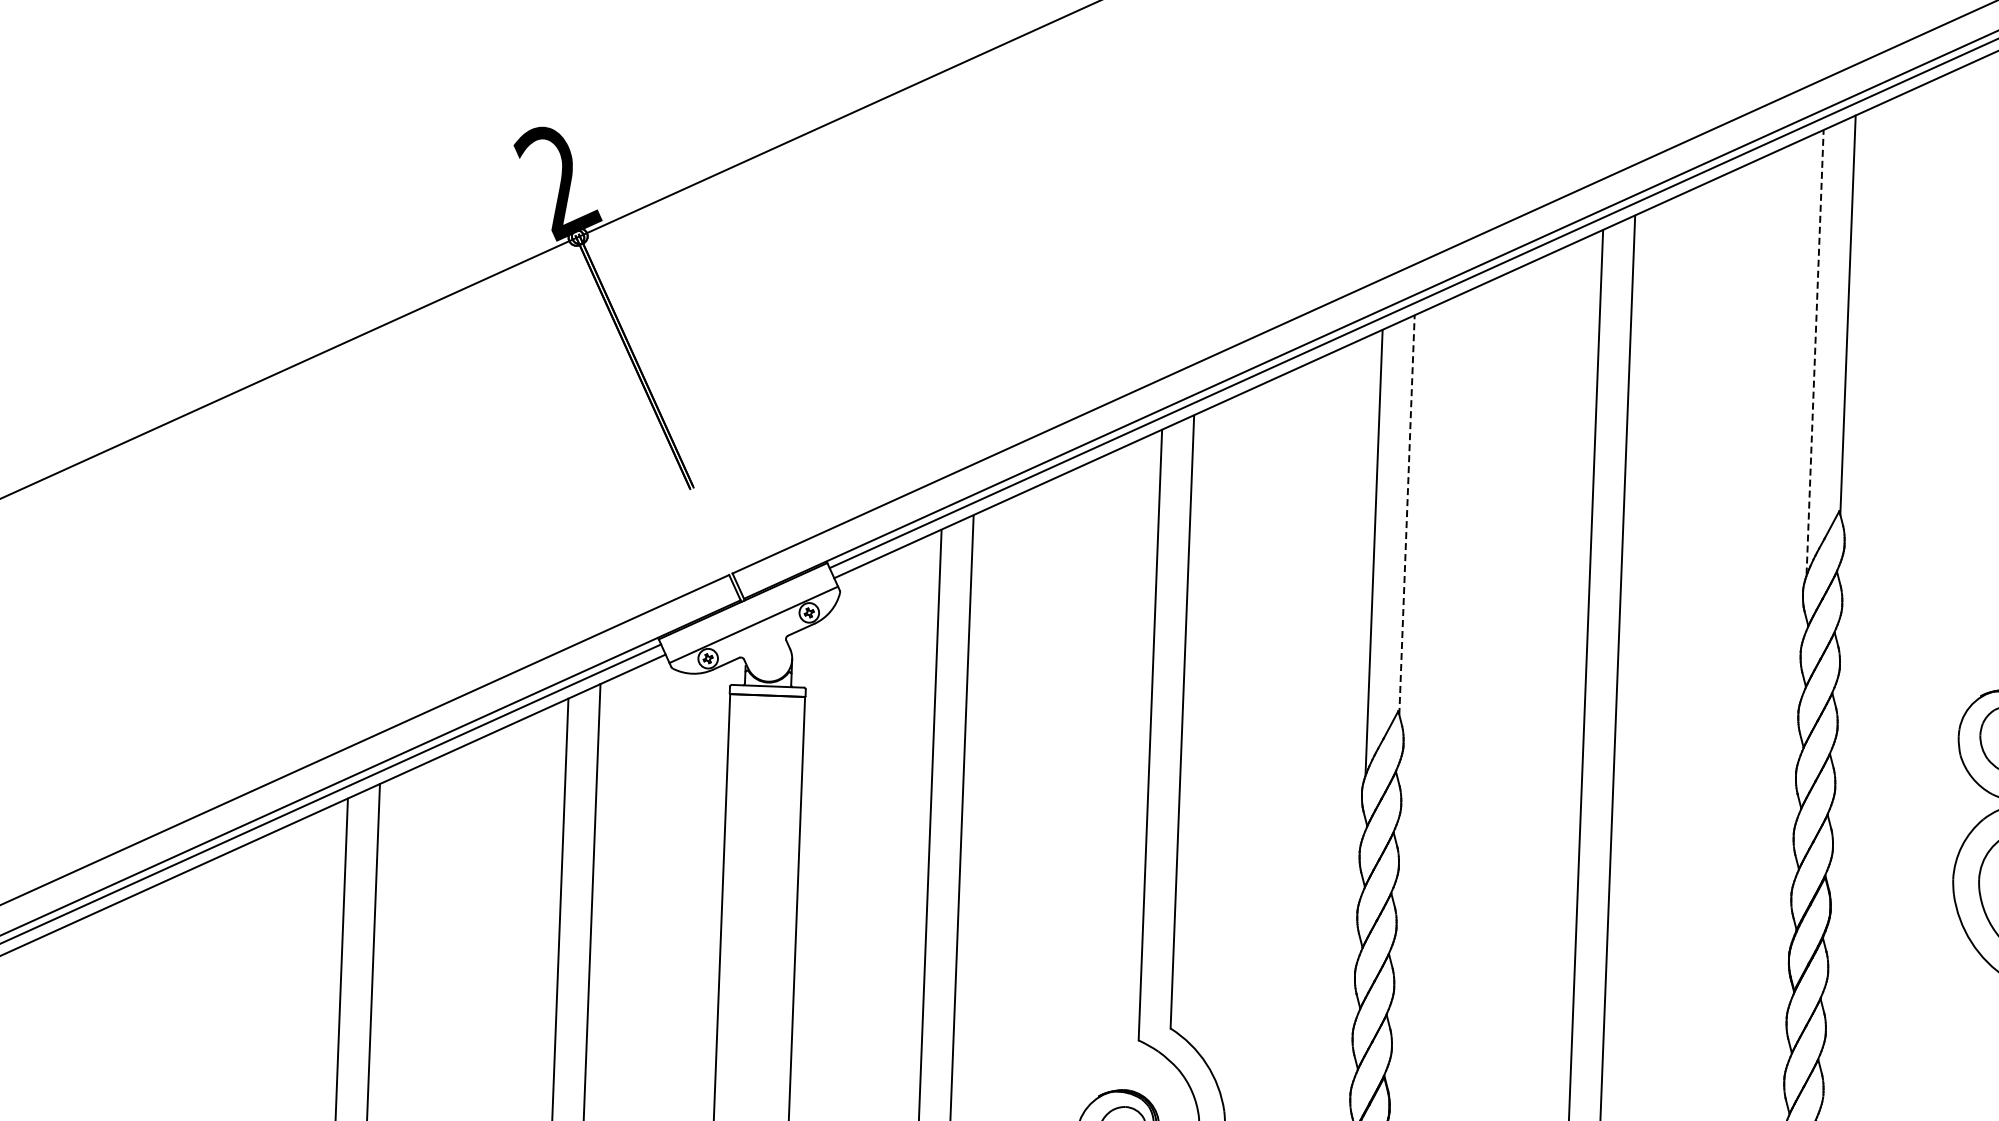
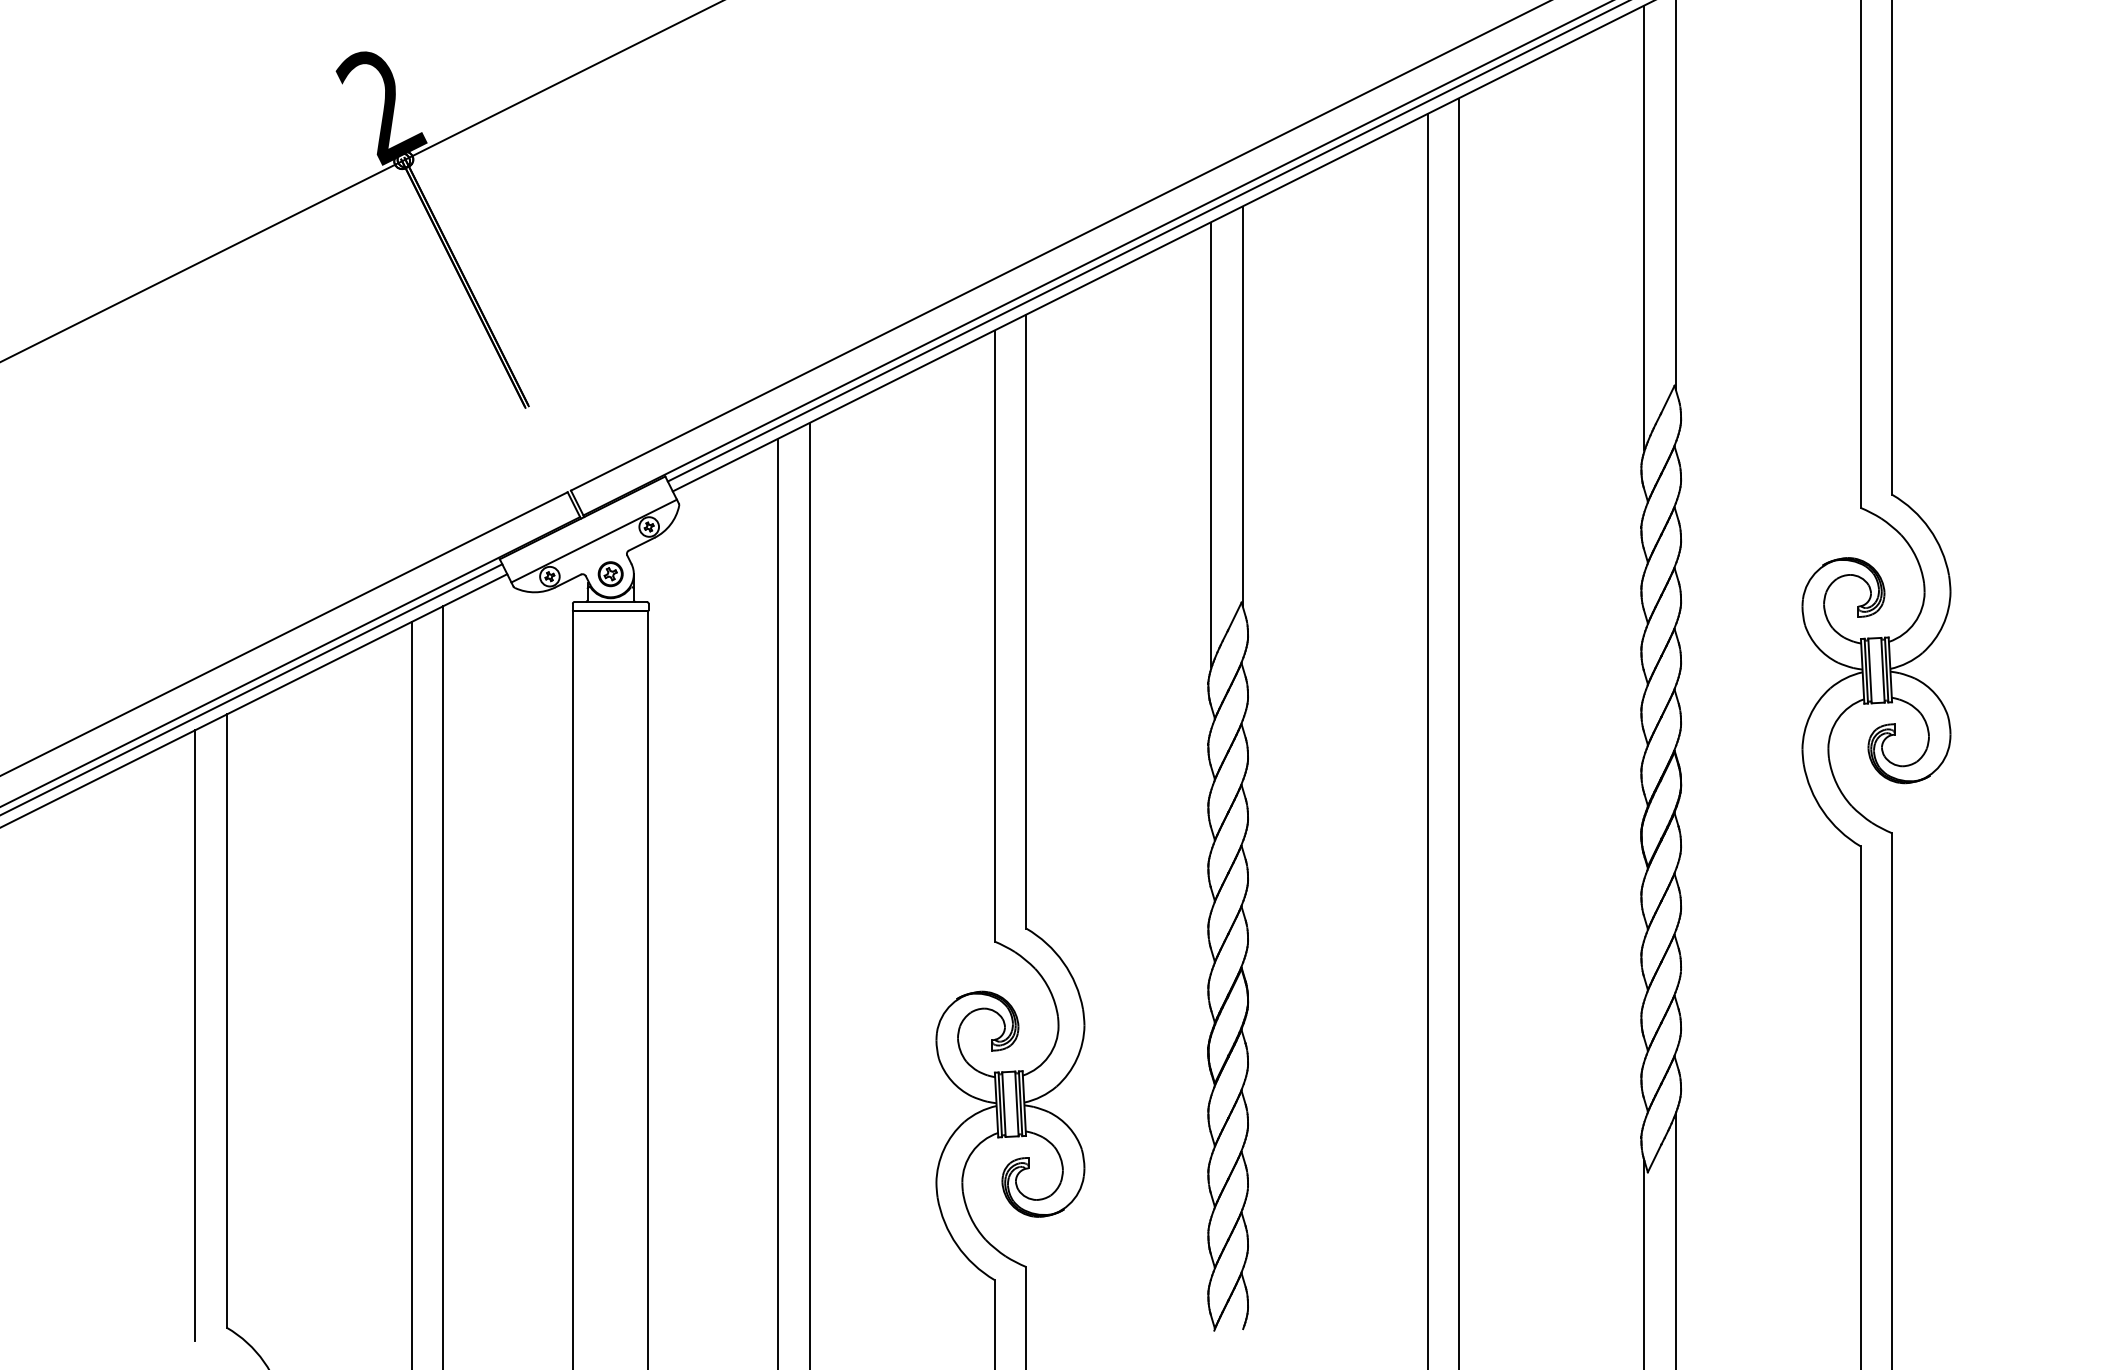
line: (1815, 351) -> (1644, 227), dashed -> solid
line: (1406, 515) -> (1242, 406), dashed -> solid
part: (768, 658) -> (610, 574), added

